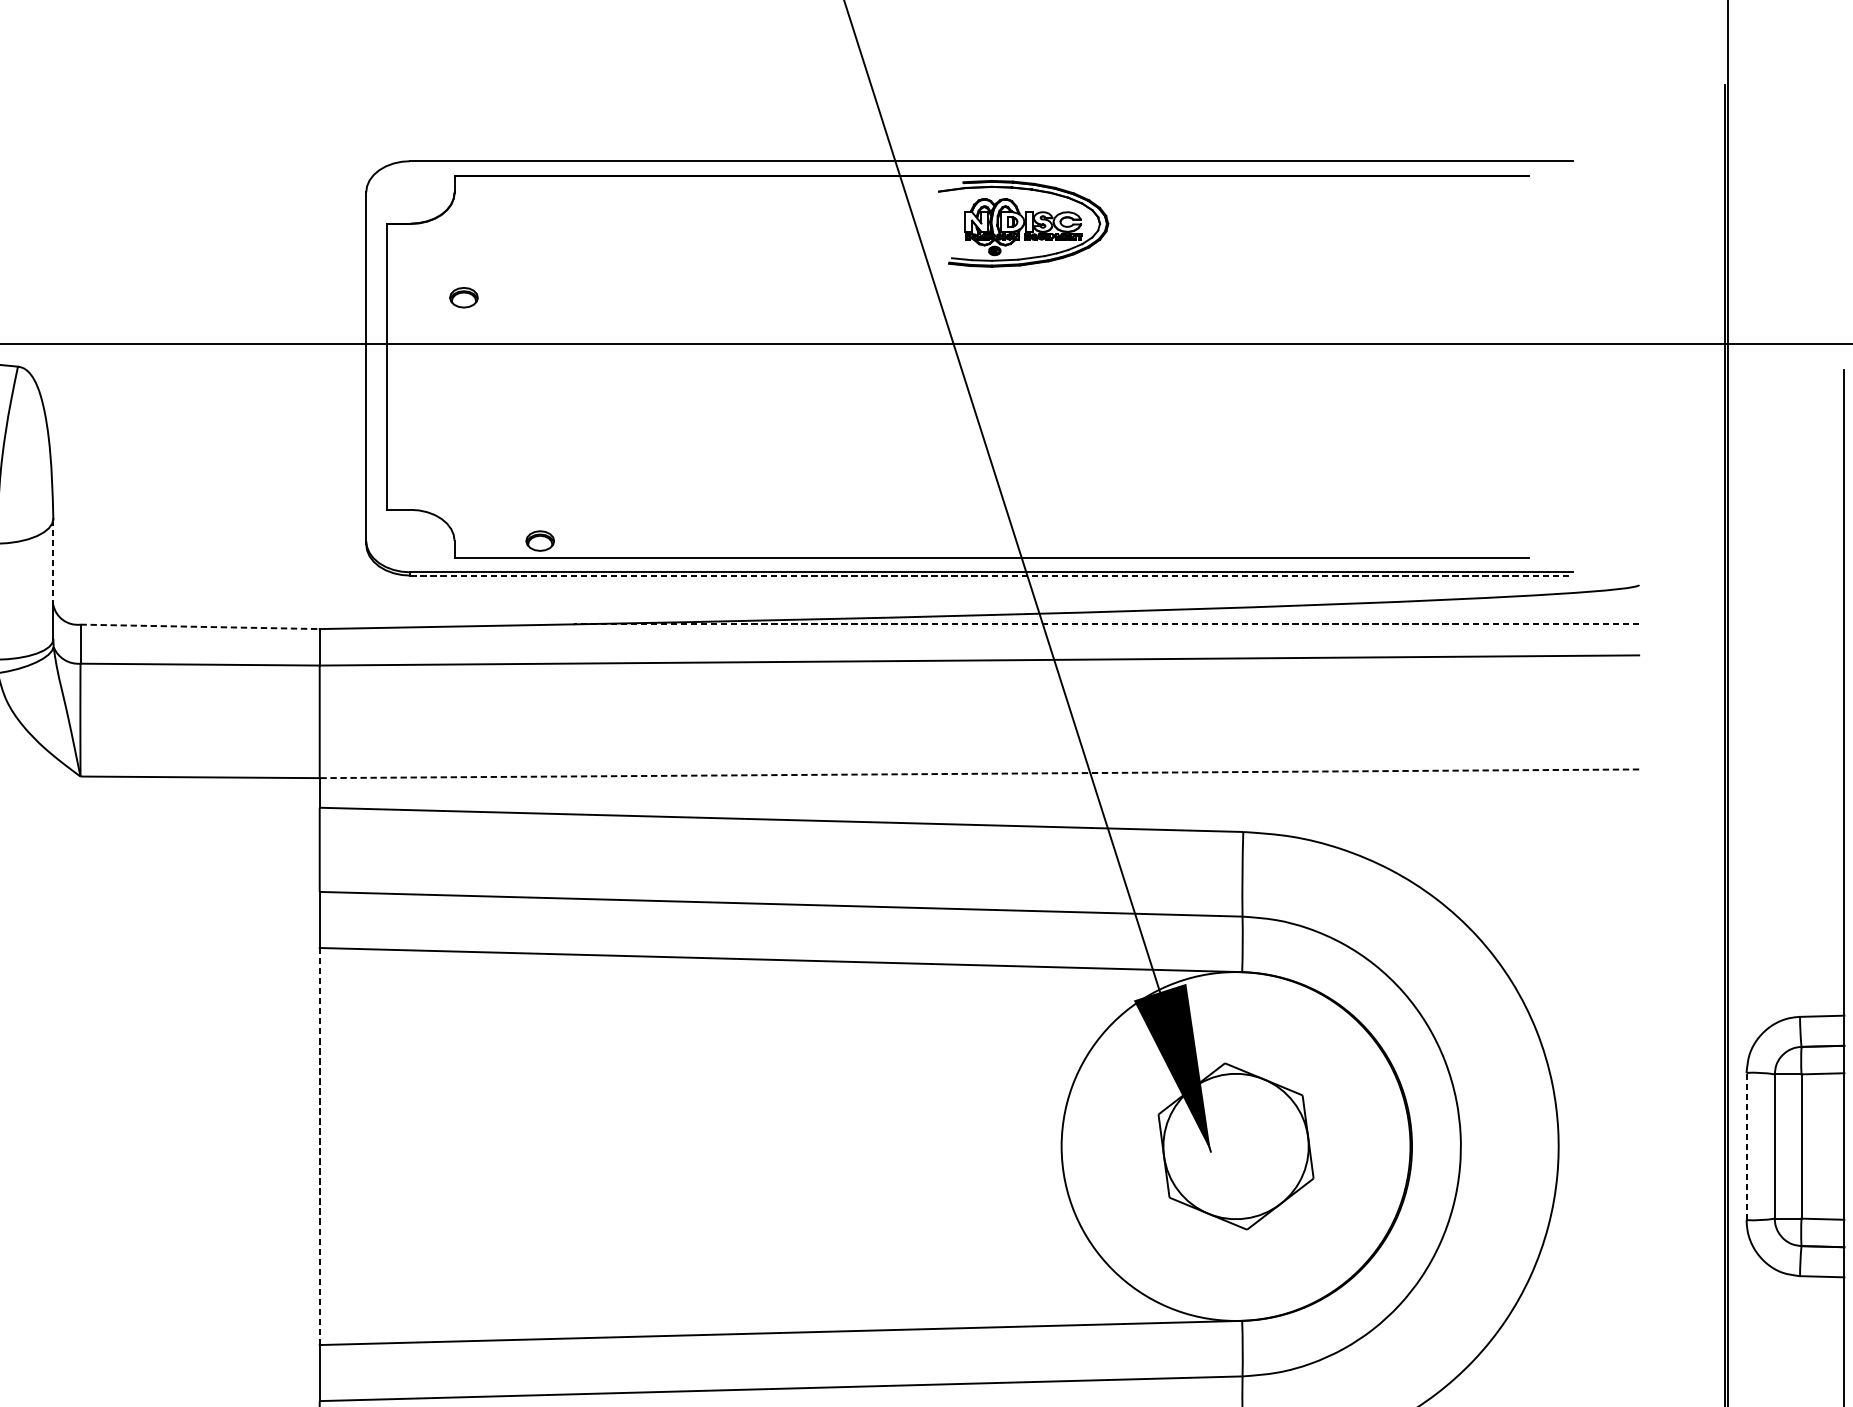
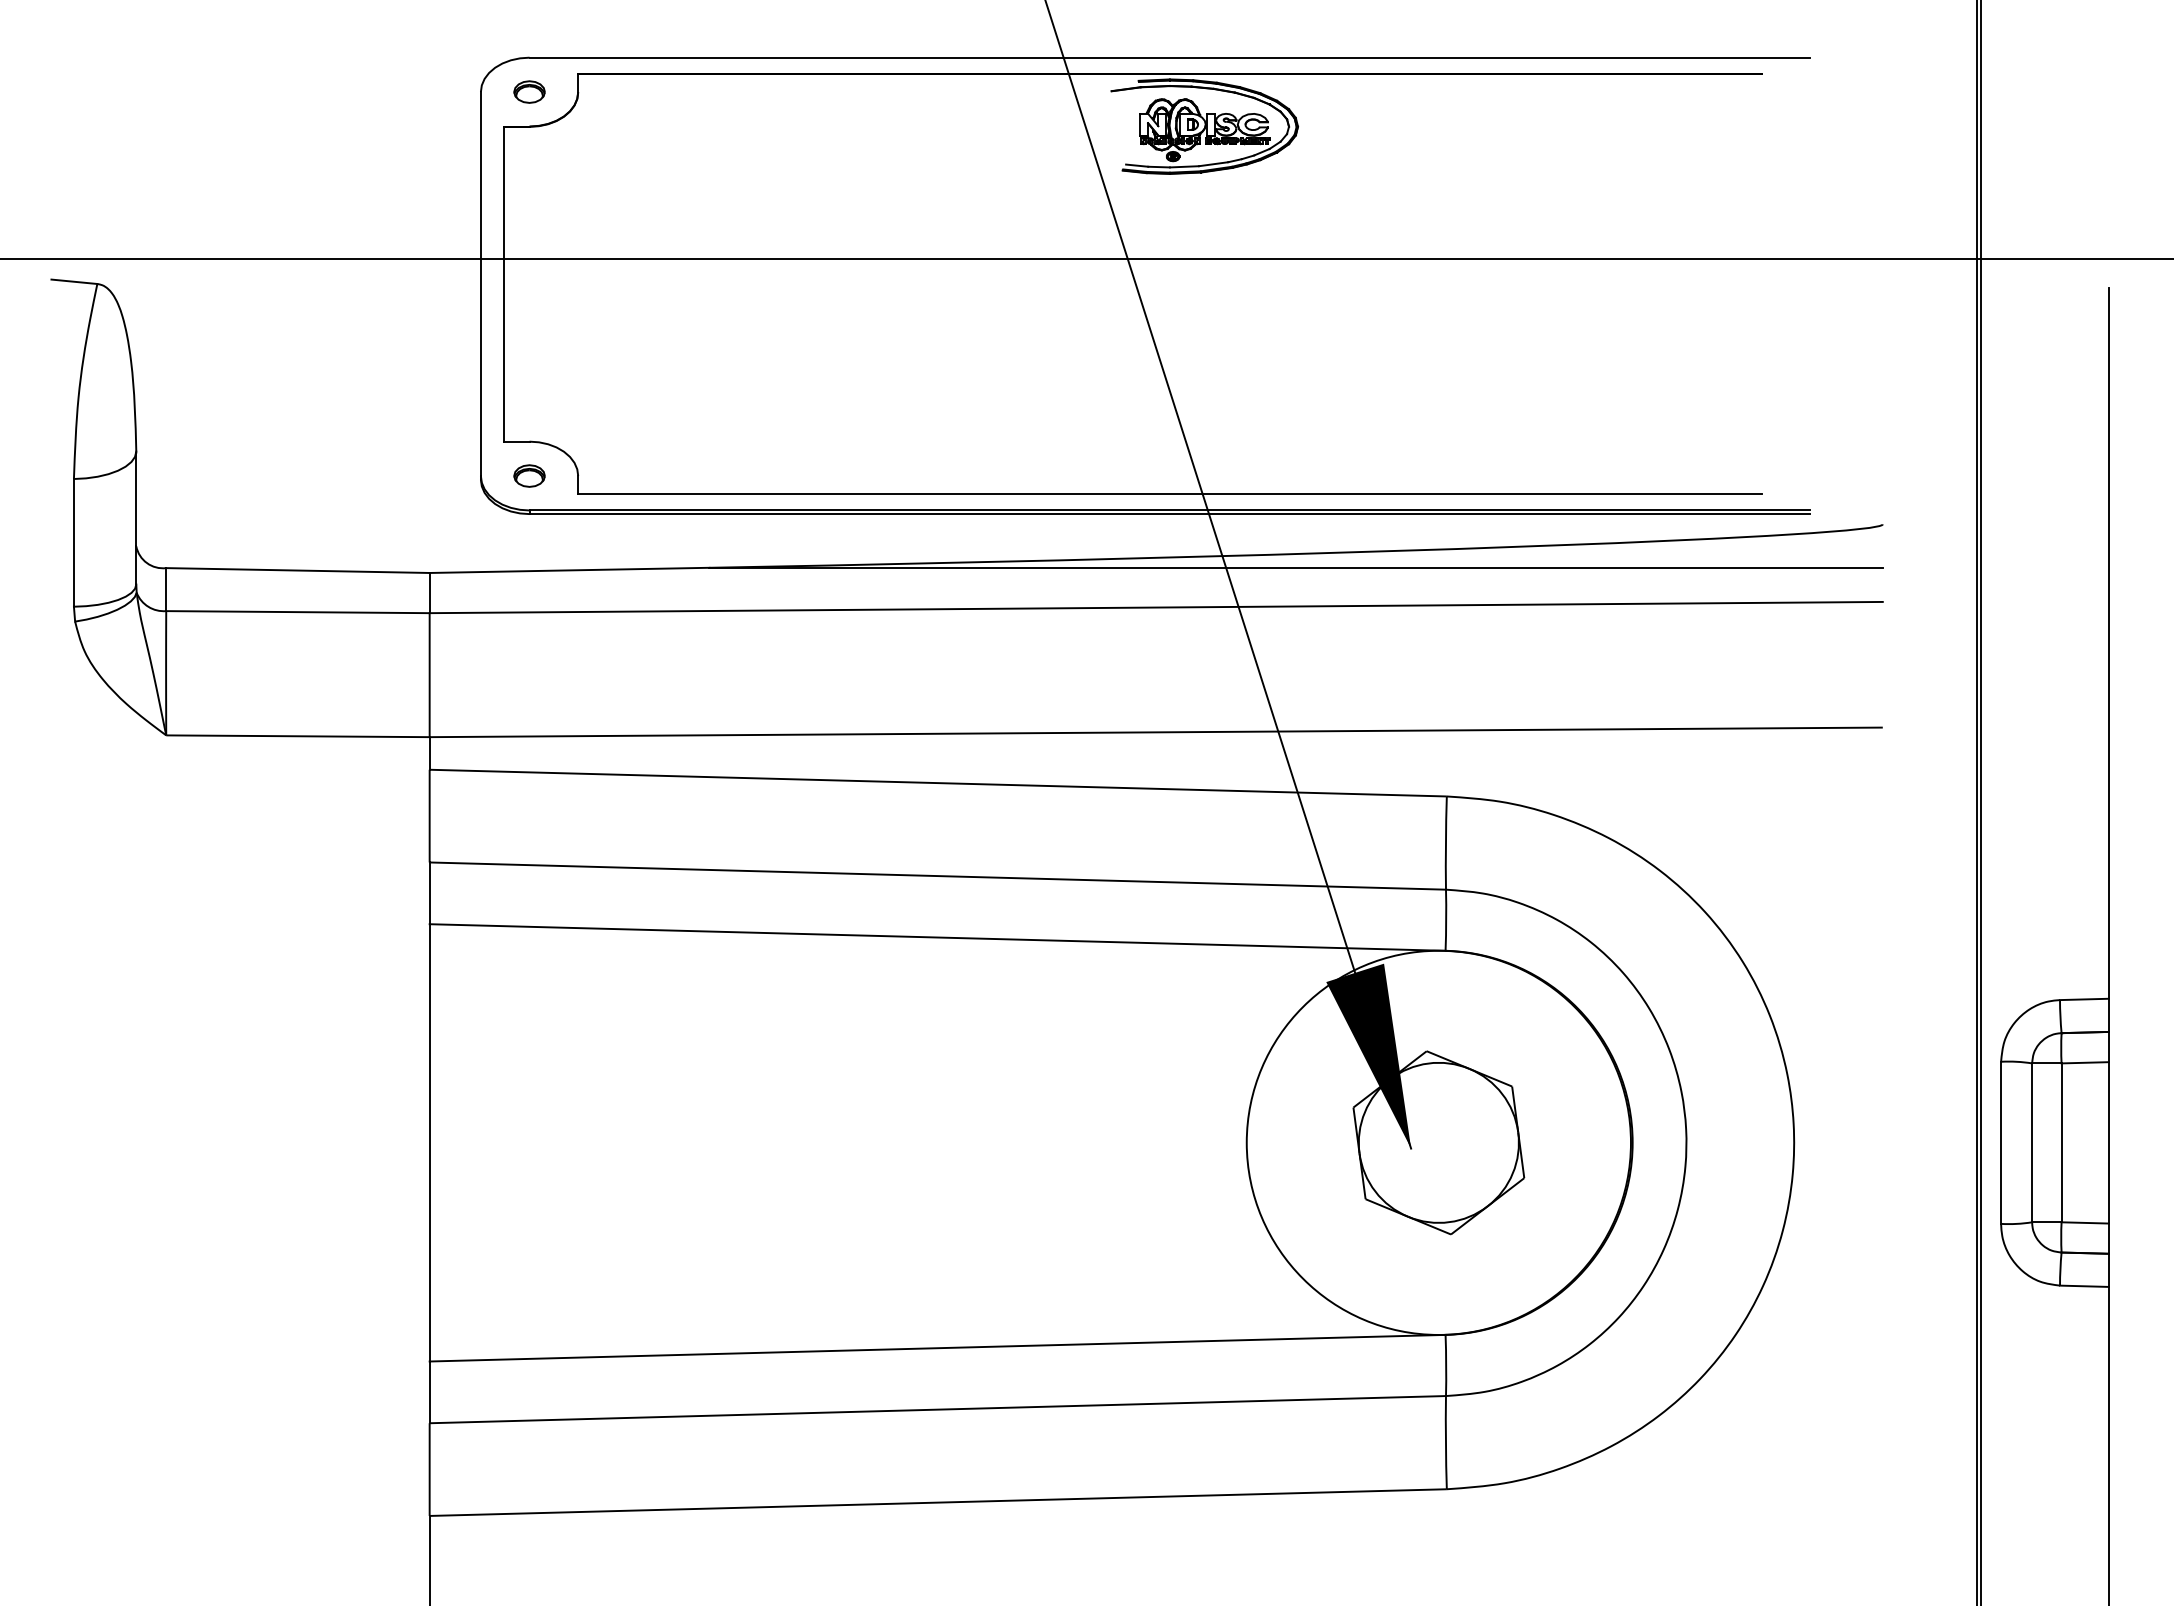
part: (463, 297) -> (529, 91), moved
part: (540, 540) -> (529, 475), moved
line: (53, 562) -> (136, 499), dashed -> solid
line: (992, 575) -> (1170, 514), dashed -> solid
line: (1106, 624) -> (1296, 567), dashed -> solid
line: (199, 626) -> (297, 570), dashed -> solid
line: (979, 773) -> (1156, 732), dashed -> solid
line: (319, 1146) -> (429, 1142), dashed -> solid
line: (1746, 1146) -> (2001, 1142), dashed -> solid

